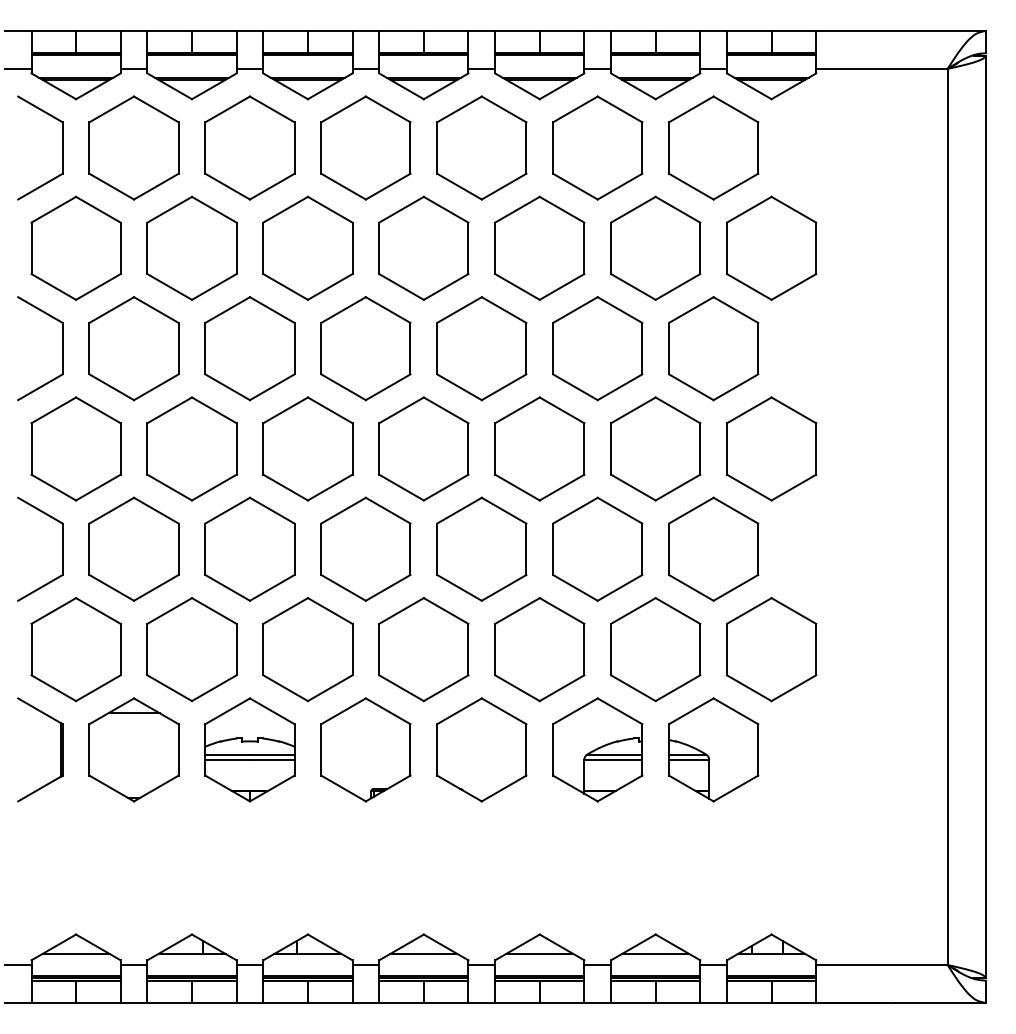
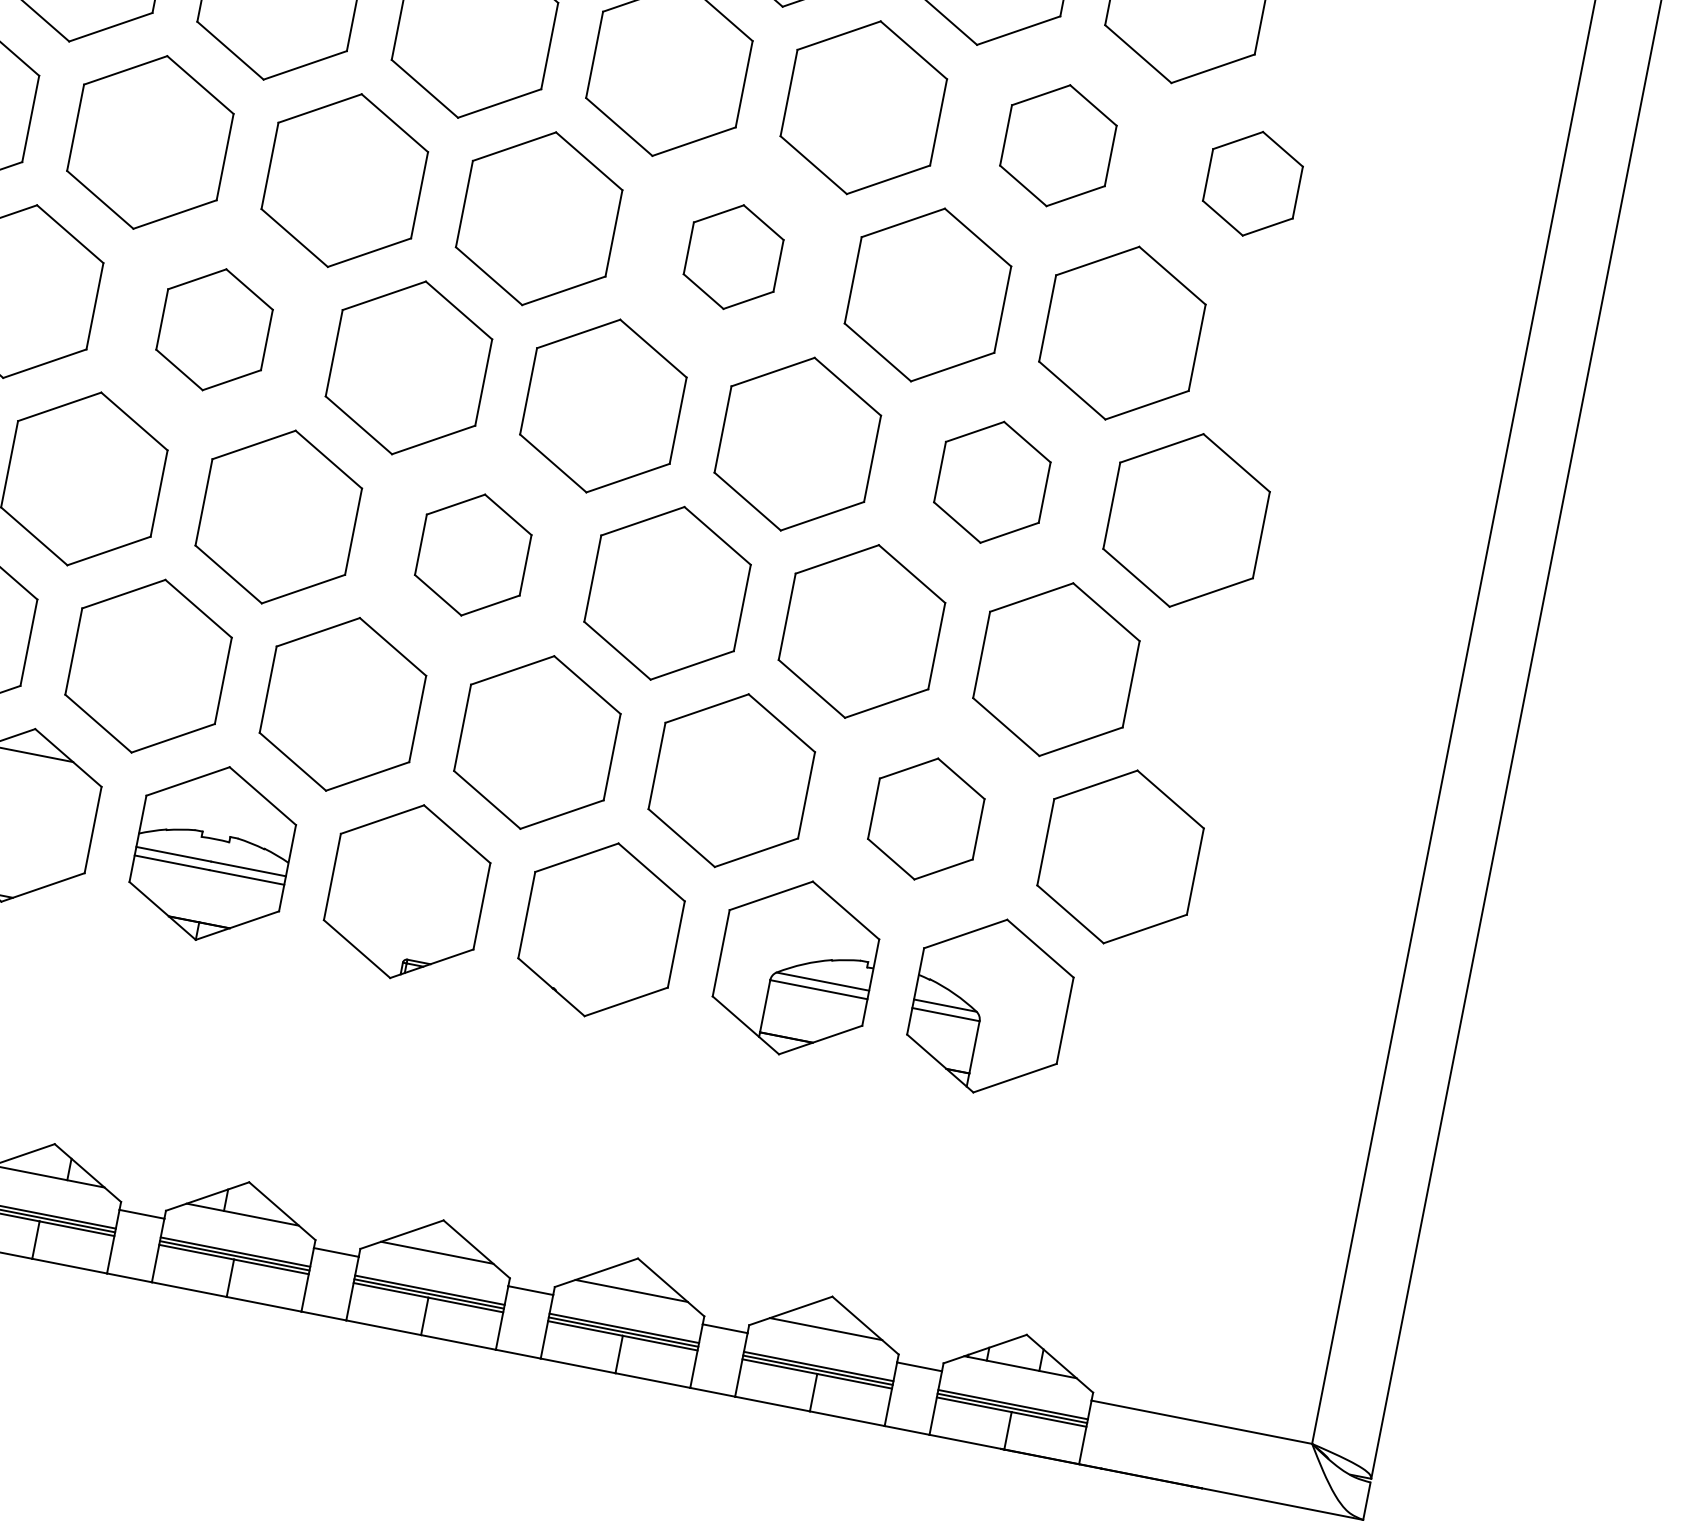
part: (655, 247) -> (1058, 144), size x0.7
part: (771, 247) -> (1252, 182), size x0.6
part: (481, 348) -> (733, 256), size x0.6
part: (191, 448) -> (213, 328), size x0.7
part: (655, 448) -> (992, 481), size x0.7
part: (365, 548) -> (472, 553), size x0.7
part: (655, 649) -> (925, 818), size x0.7

